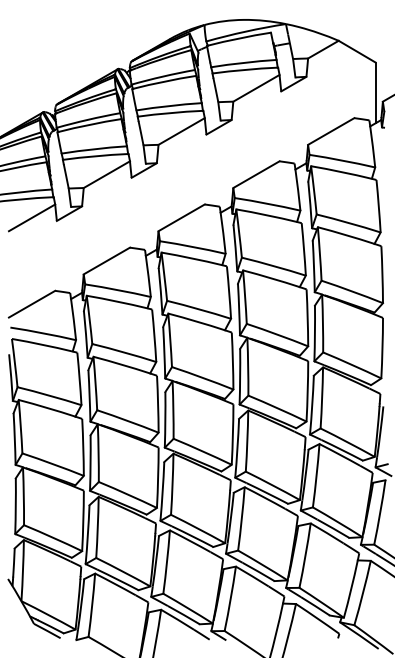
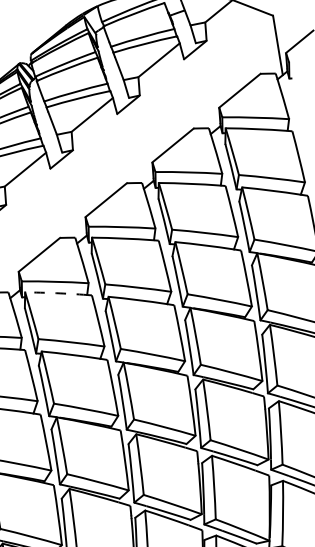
arc: (117, 301) -> (56, 293), solid -> dashed

